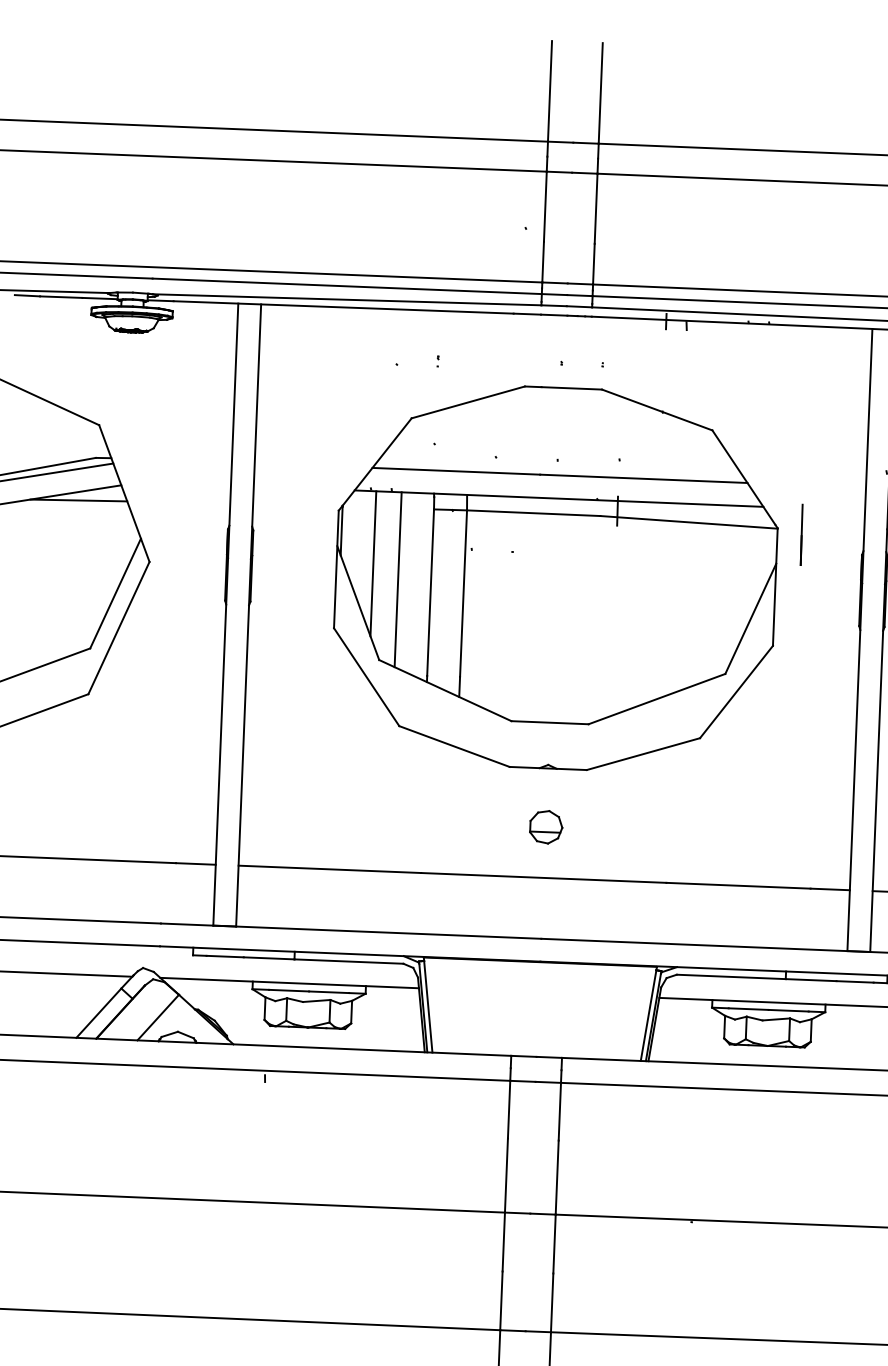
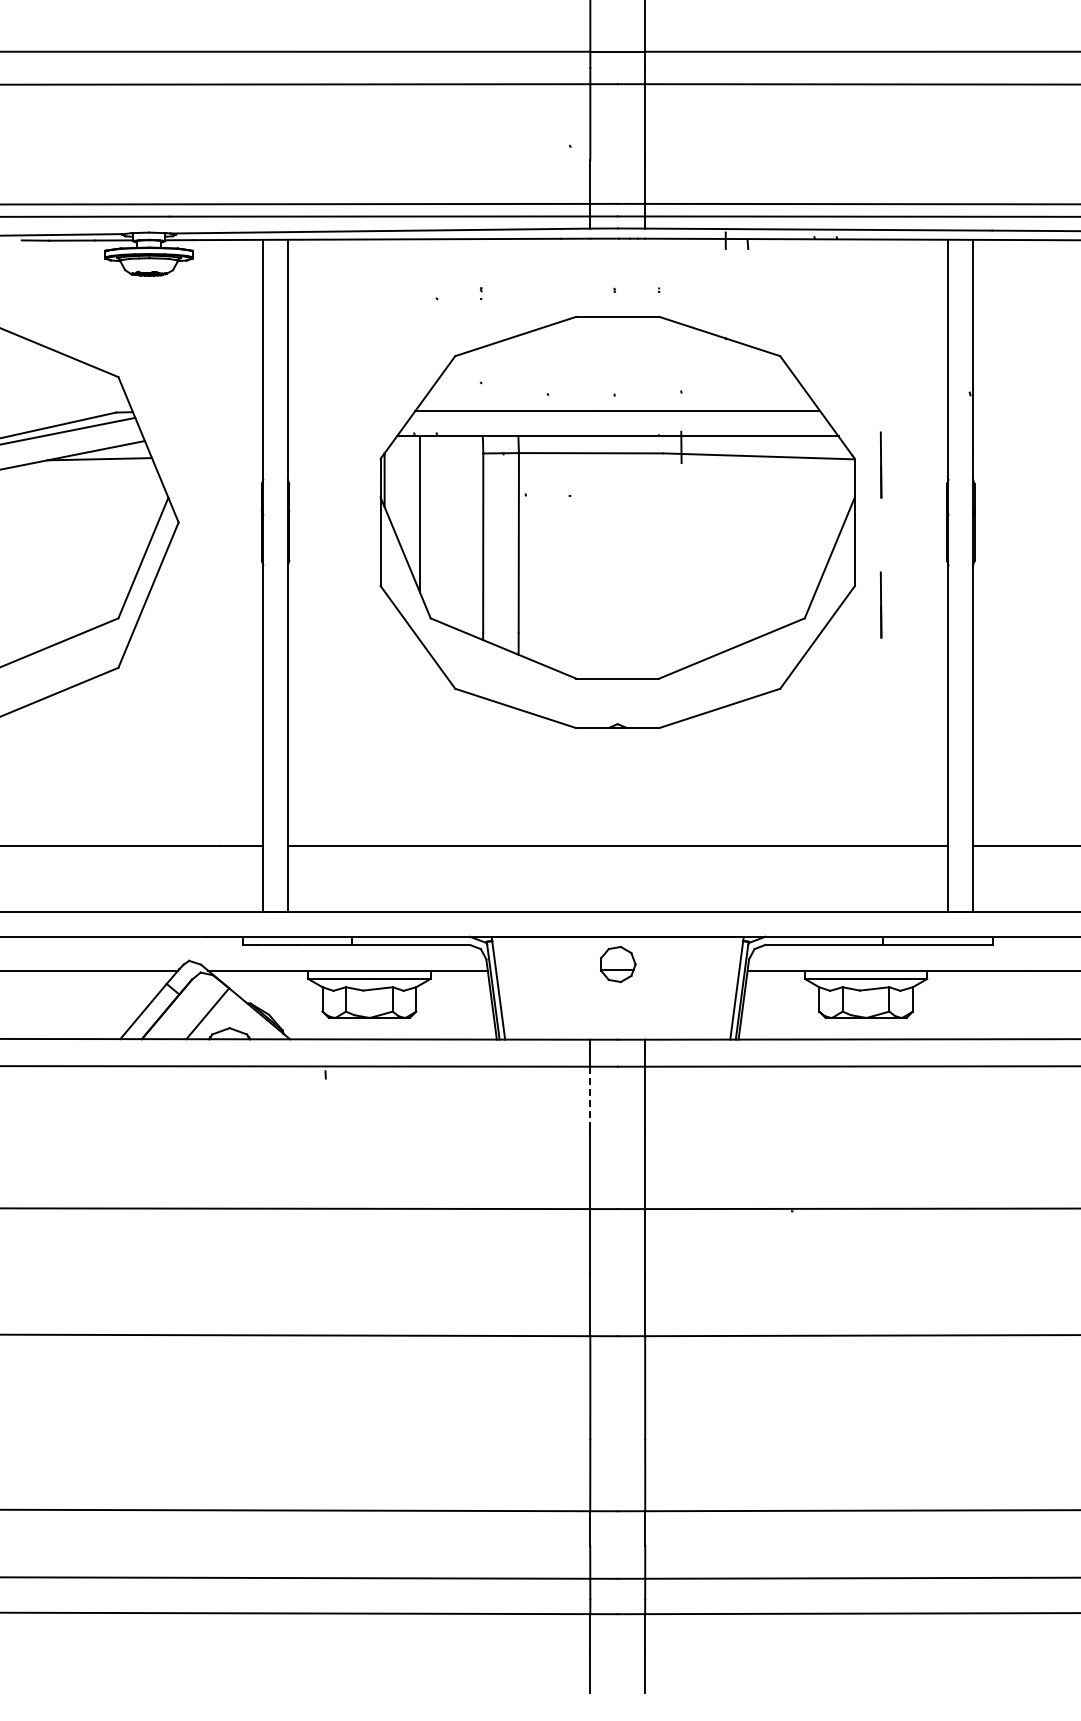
line: (398, 579) -> (447, 530), removed
line: (795, 663) -> (880, 604), added
part: (546, 827) -> (618, 964), moved
line: (509, 1109) -> (590, 1097), solid -> dashed

